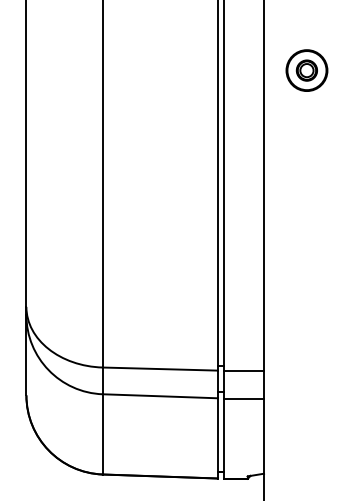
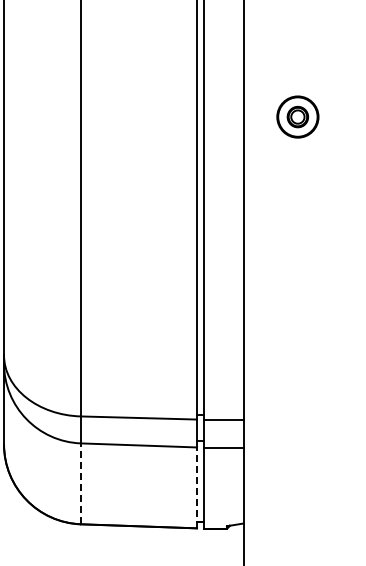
part: (306, 70) -> (297, 116), moved
line: (103, 434) -> (81, 483), solid -> dashed
line: (218, 437) -> (197, 487), solid -> dashed

